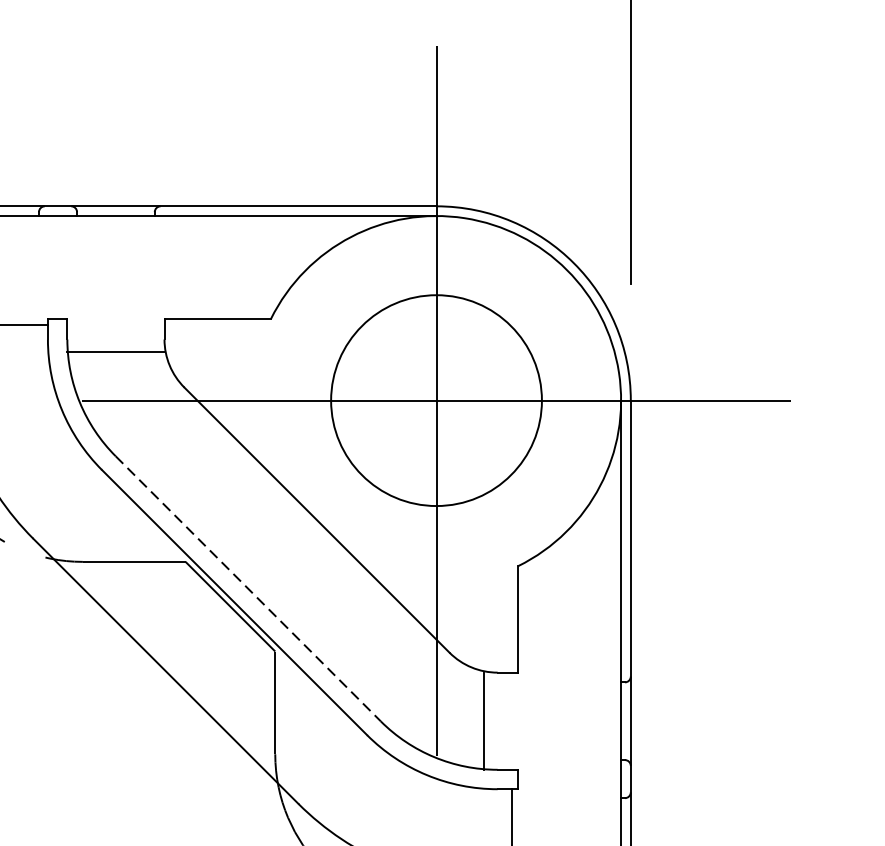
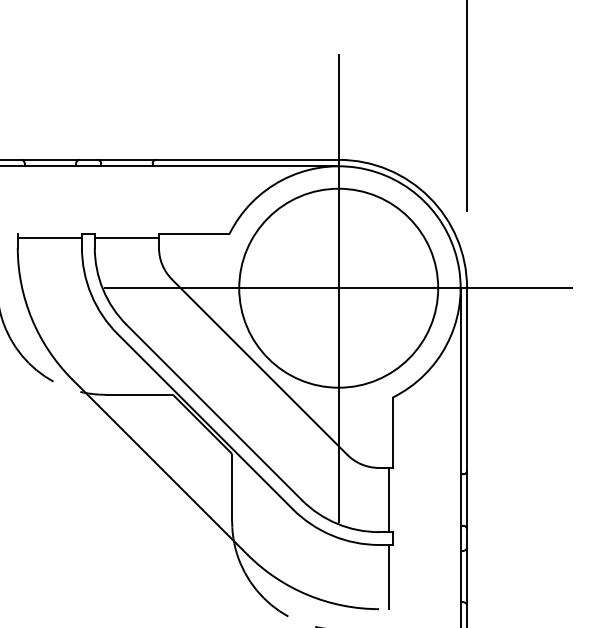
line: (115, 352) -> (126, 238), moved
circle: (436, 399) -> (338, 287), size x1.43
line: (248, 588) -> (214, 412), dashed -> solid
line: (483, 720) -> (388, 499), moved

